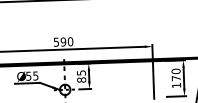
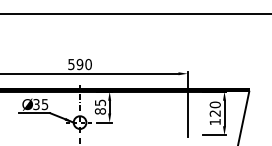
text: (28, 76) -> (36, 104), 55 -> 35
text: (175, 78) -> (214, 113), 170 -> 120

